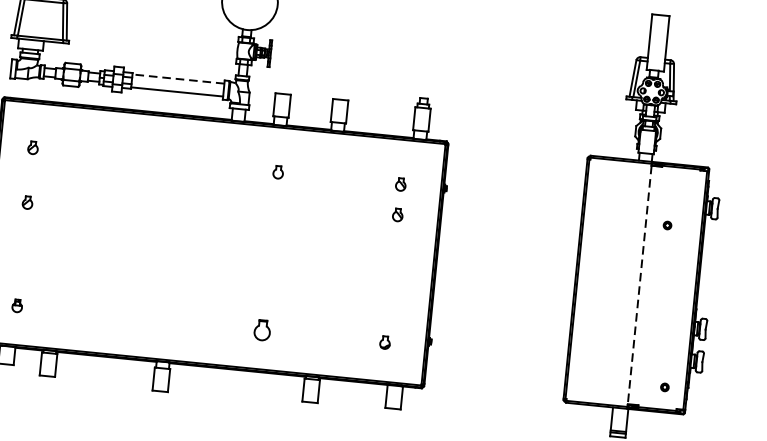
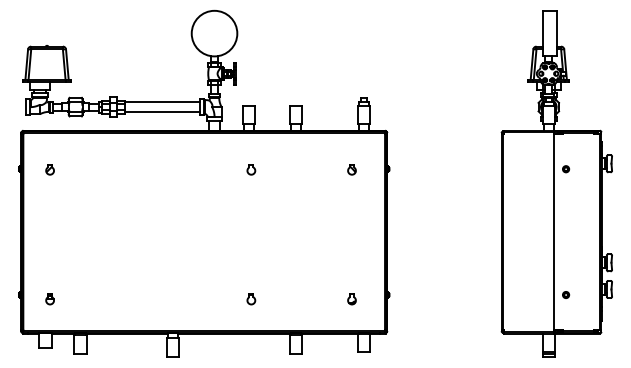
line: (178, 78) -> (162, 101), dashed -> solid
part: (26, 202) -> (49, 214), removed
part: (397, 214) -> (351, 194), removed
part: (668, 225) -> (566, 169), moved
line: (640, 284) -> (554, 231), dashed -> solid
part: (262, 330) -> (251, 299), size x0.62
part: (665, 386) -> (566, 294), moved

